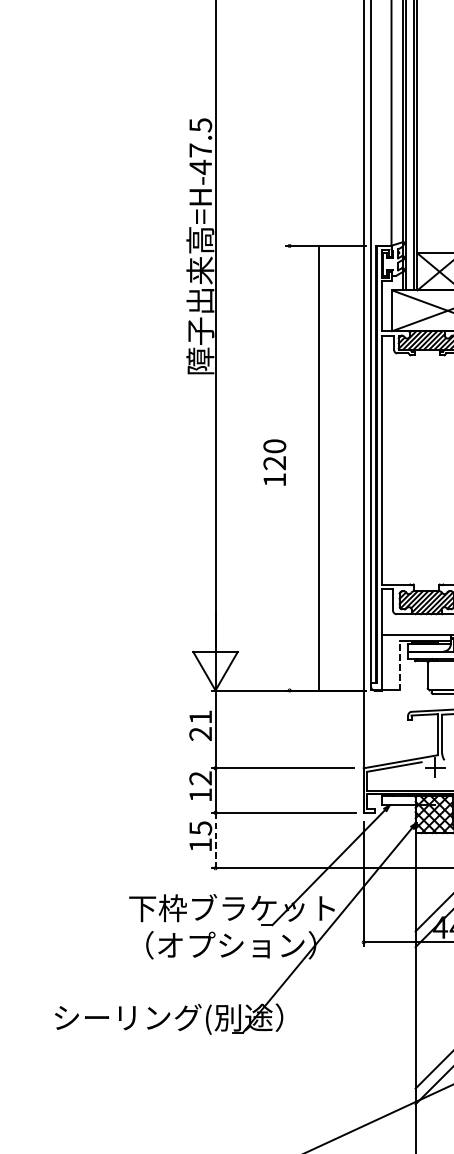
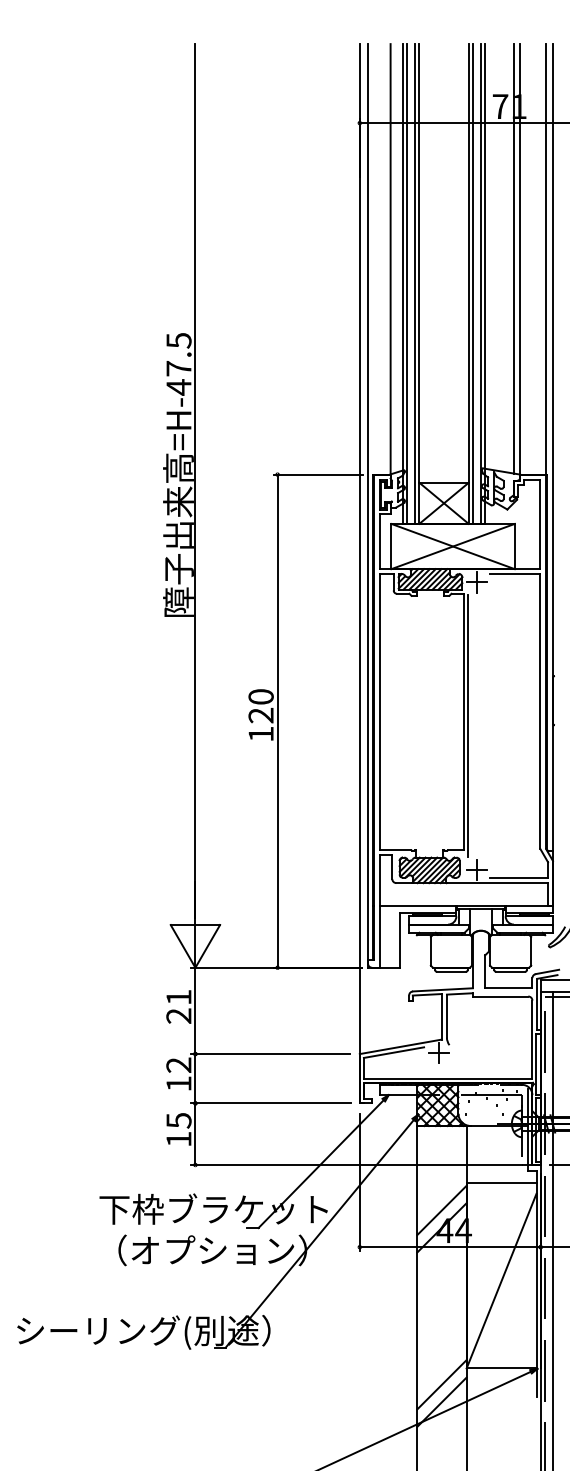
line: (319, 467) -> (277, 720), moved
line: (399, 665) -> (399, 939), dashed -> solid
line: (215, 840) -> (195, 1134), dashed -> solid

